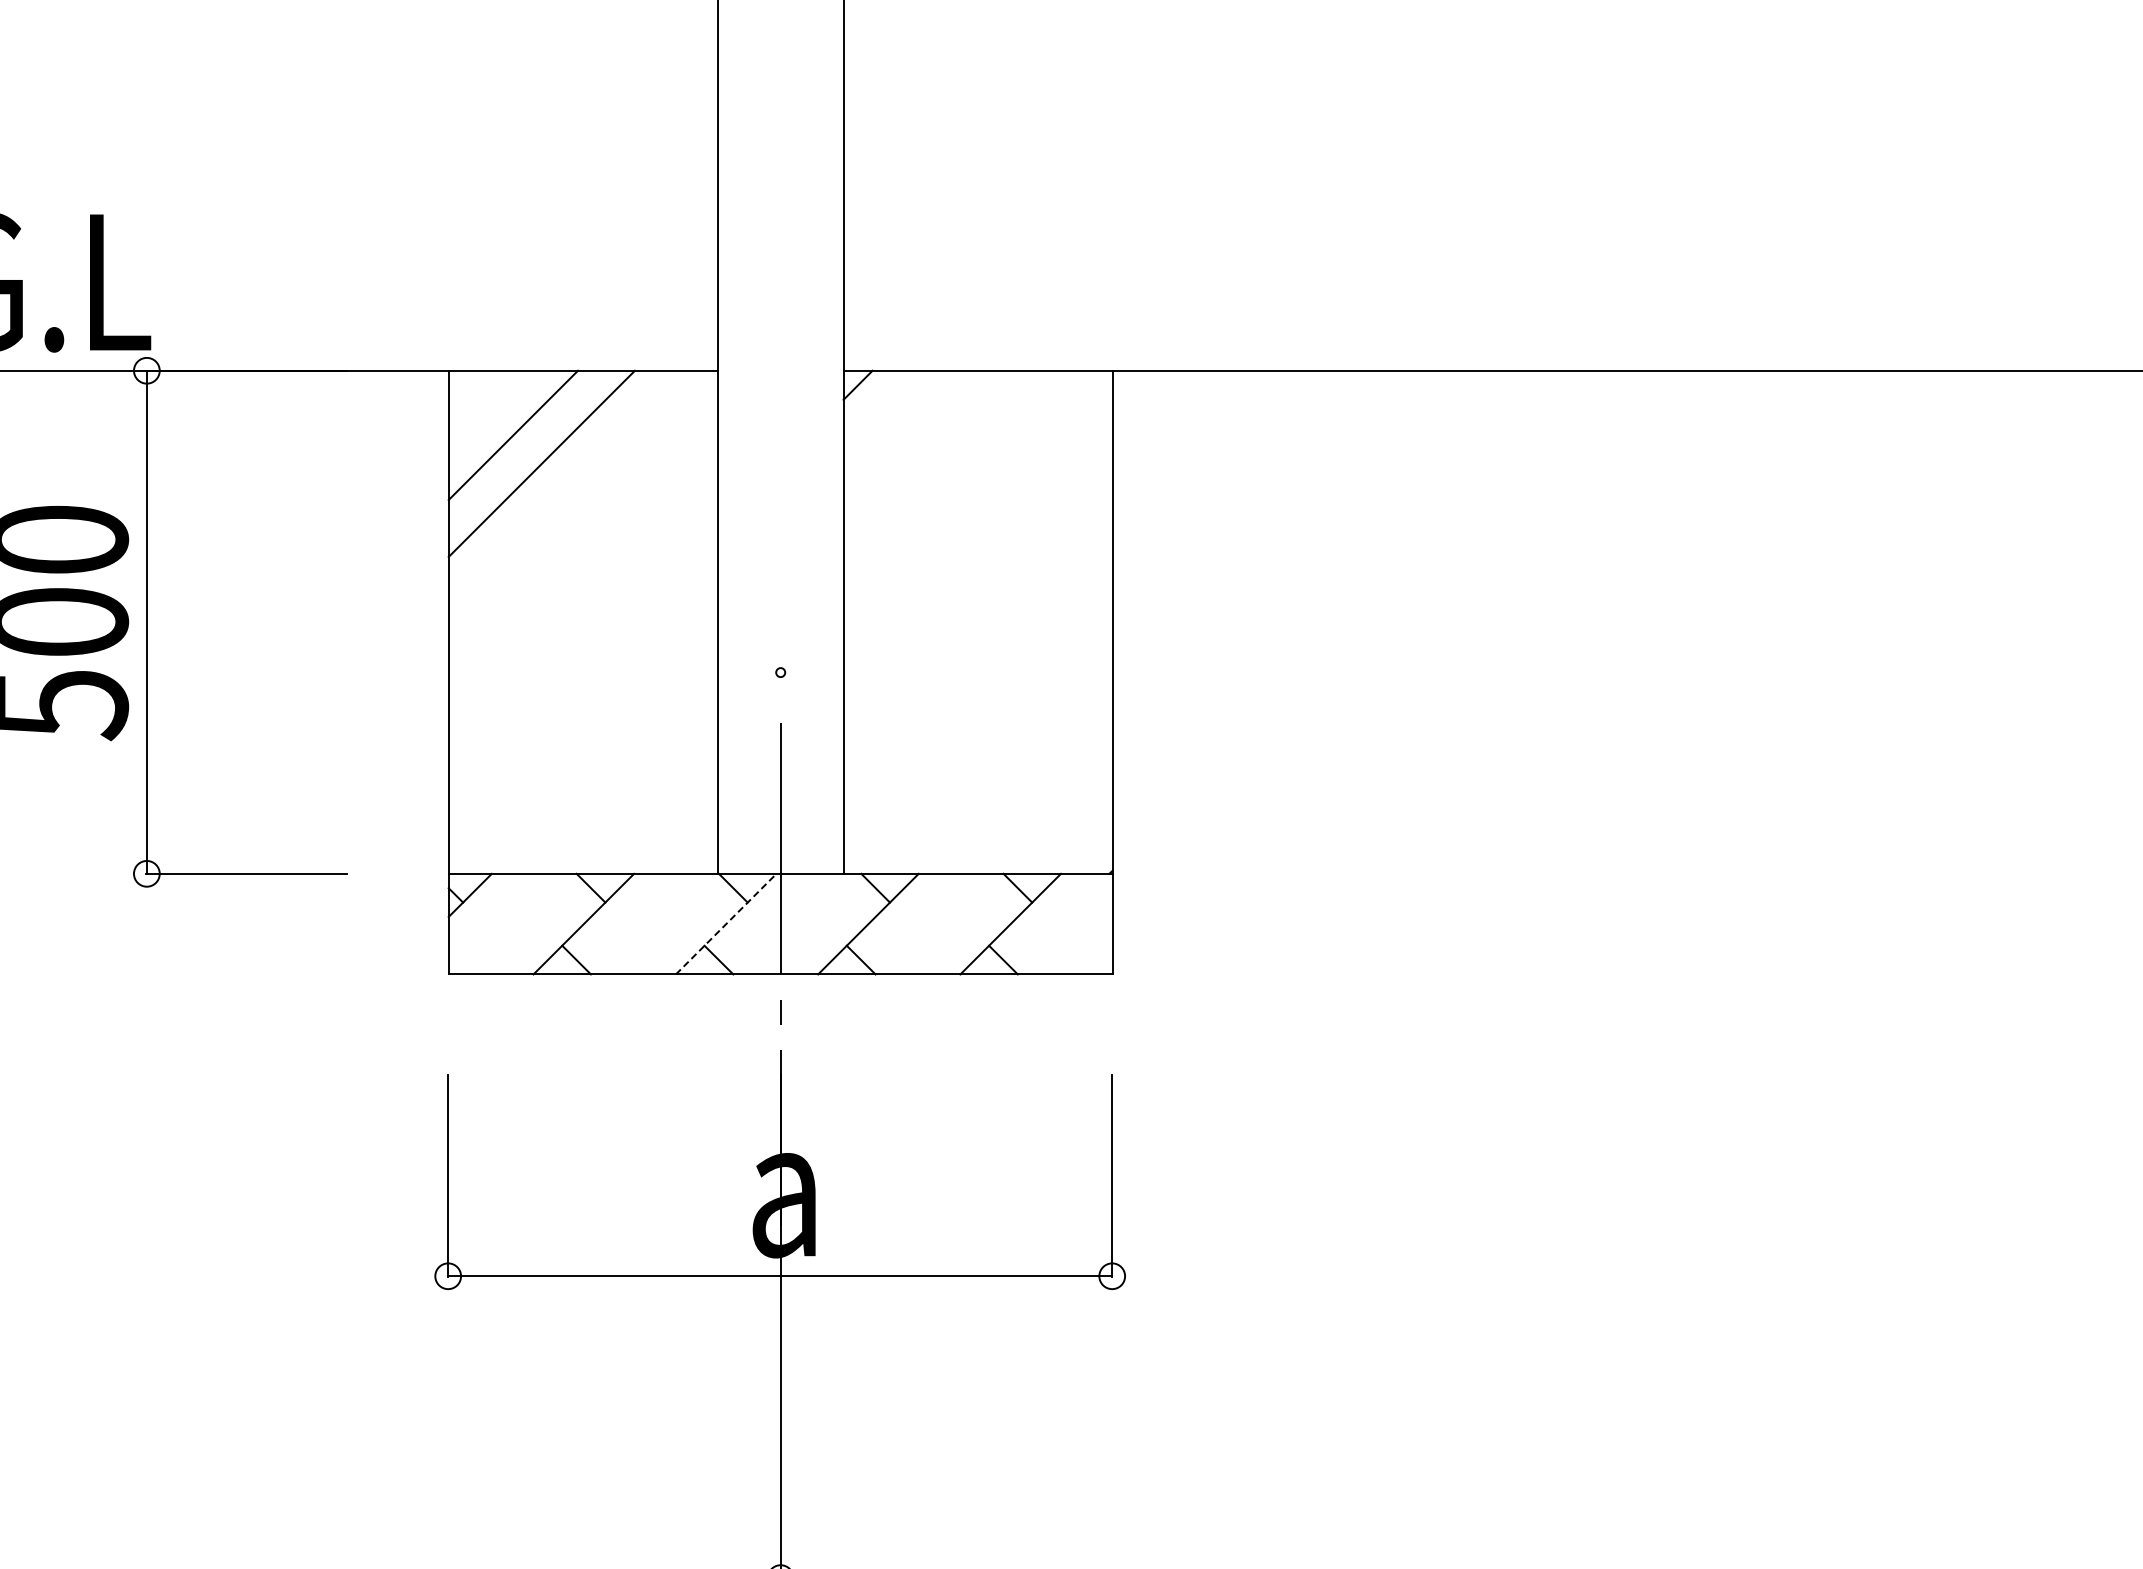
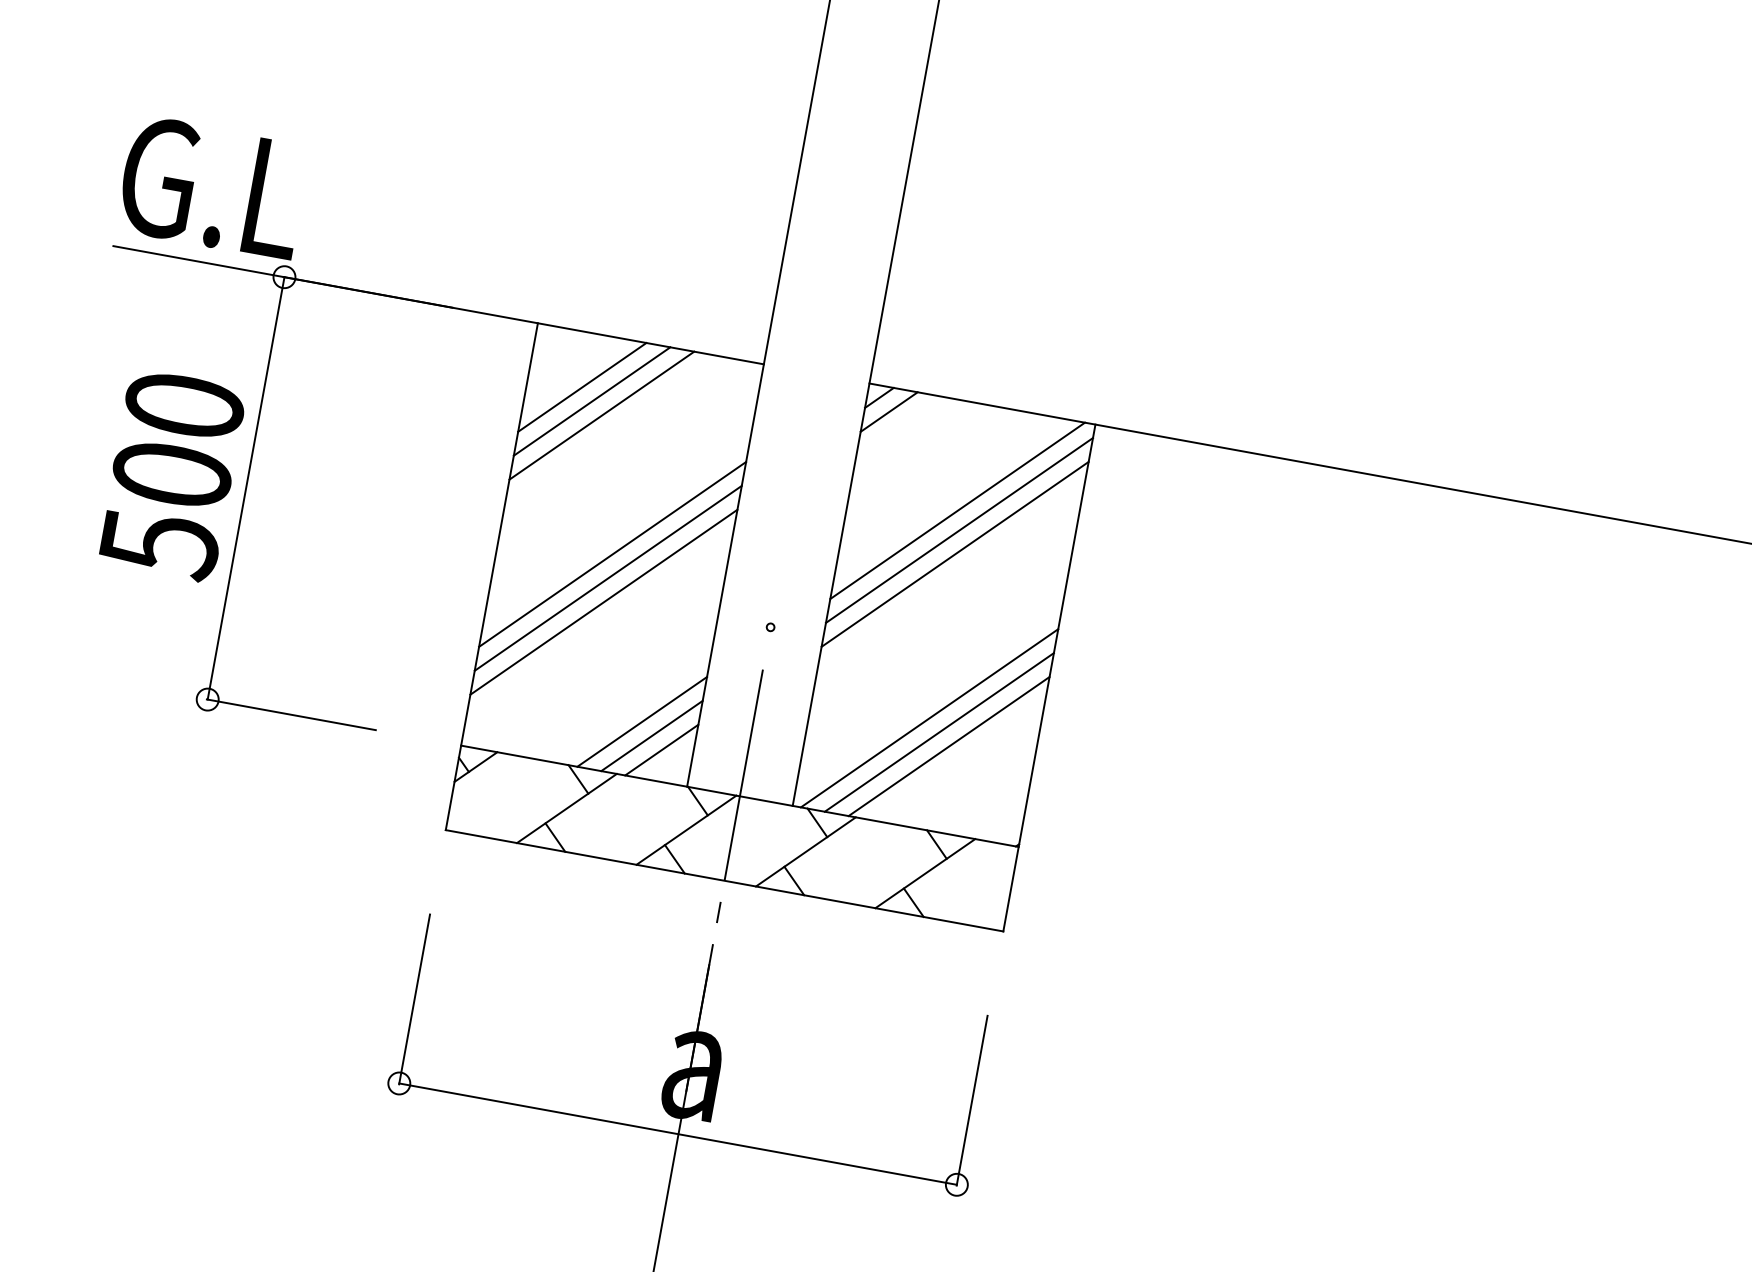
line: (872, 399) -> (889, 412), added
line: (527, 449) -> (592, 401), added
line: (971, 498) -> (957, 510), added
line: (977, 520) -> (959, 529), added
line: (977, 549) -> (954, 554), added
line: (582, 621) -> (611, 554), added
line: (582, 649) -> (607, 577), added
line: (582, 678) -> (603, 602), added
line: (982, 743) -> (929, 717), added
line: (996, 757) -> (938, 731), added
line: (1011, 772) -> (949, 746), added
line: (652, 808) -> (642, 721), added
line: (666, 822) -> (651, 735), added
line: (680, 836) -> (661, 749), added
line: (726, 923) -> (686, 829), dashed -> solid

